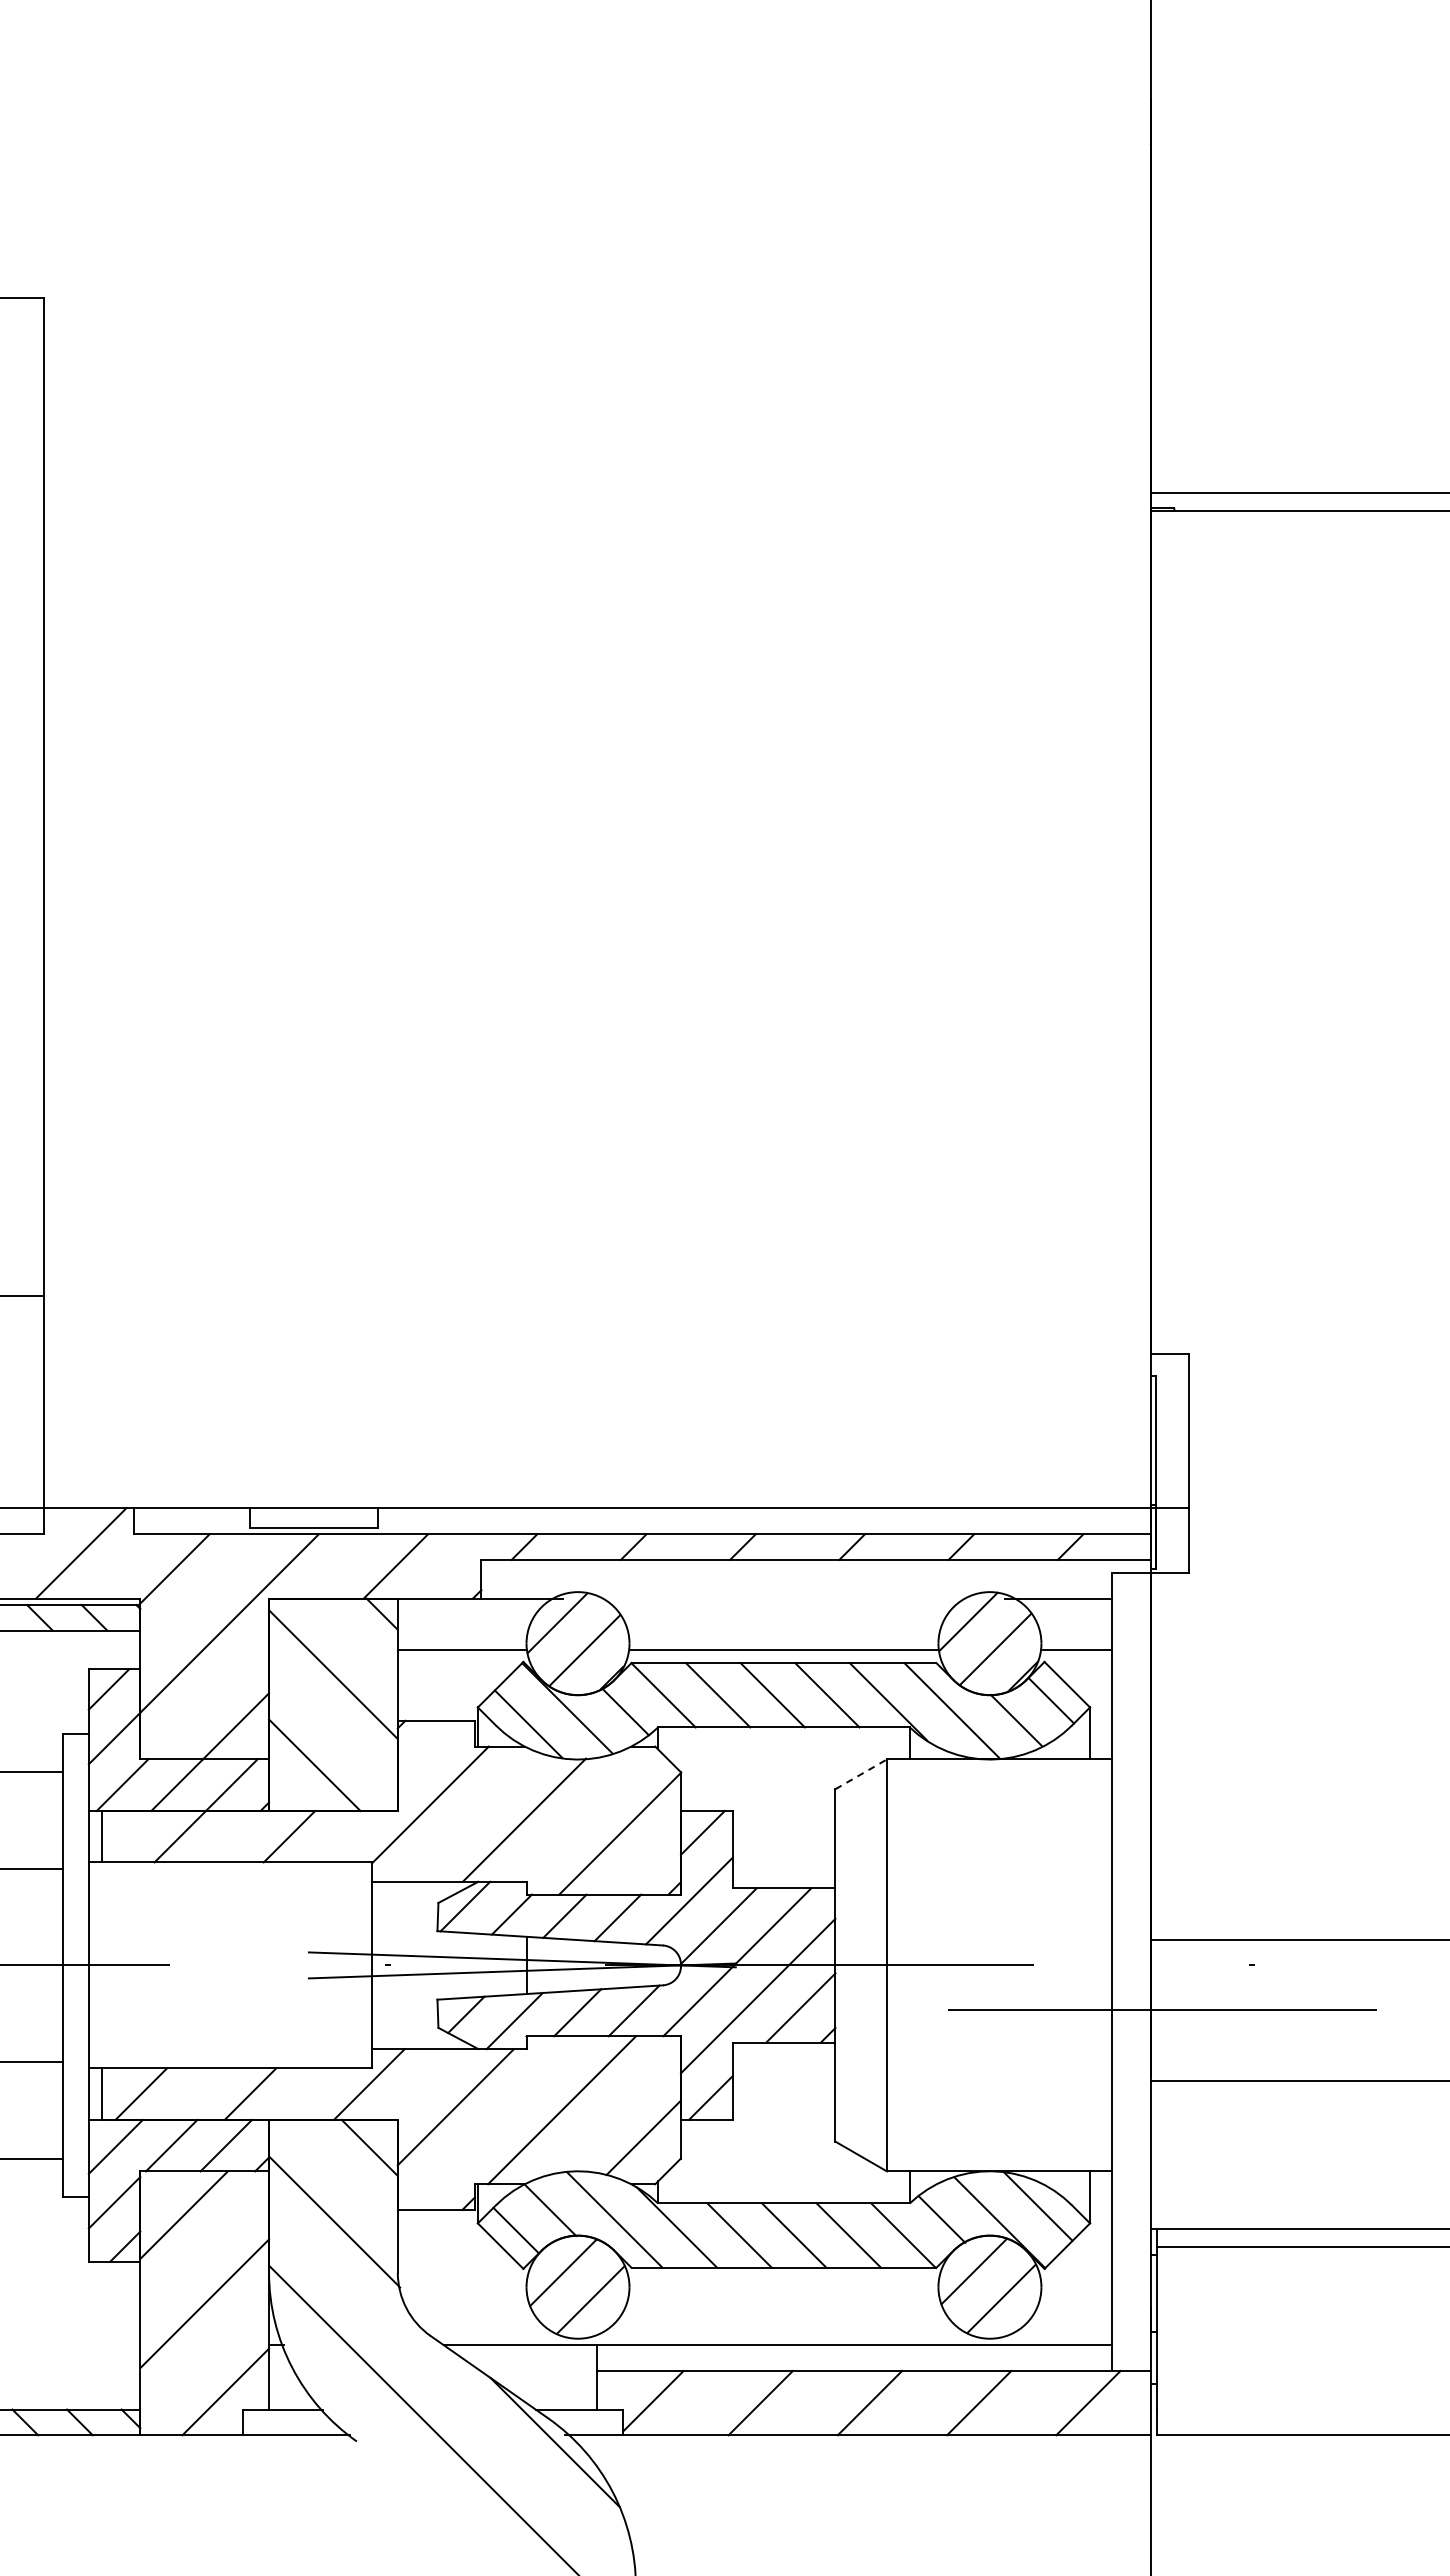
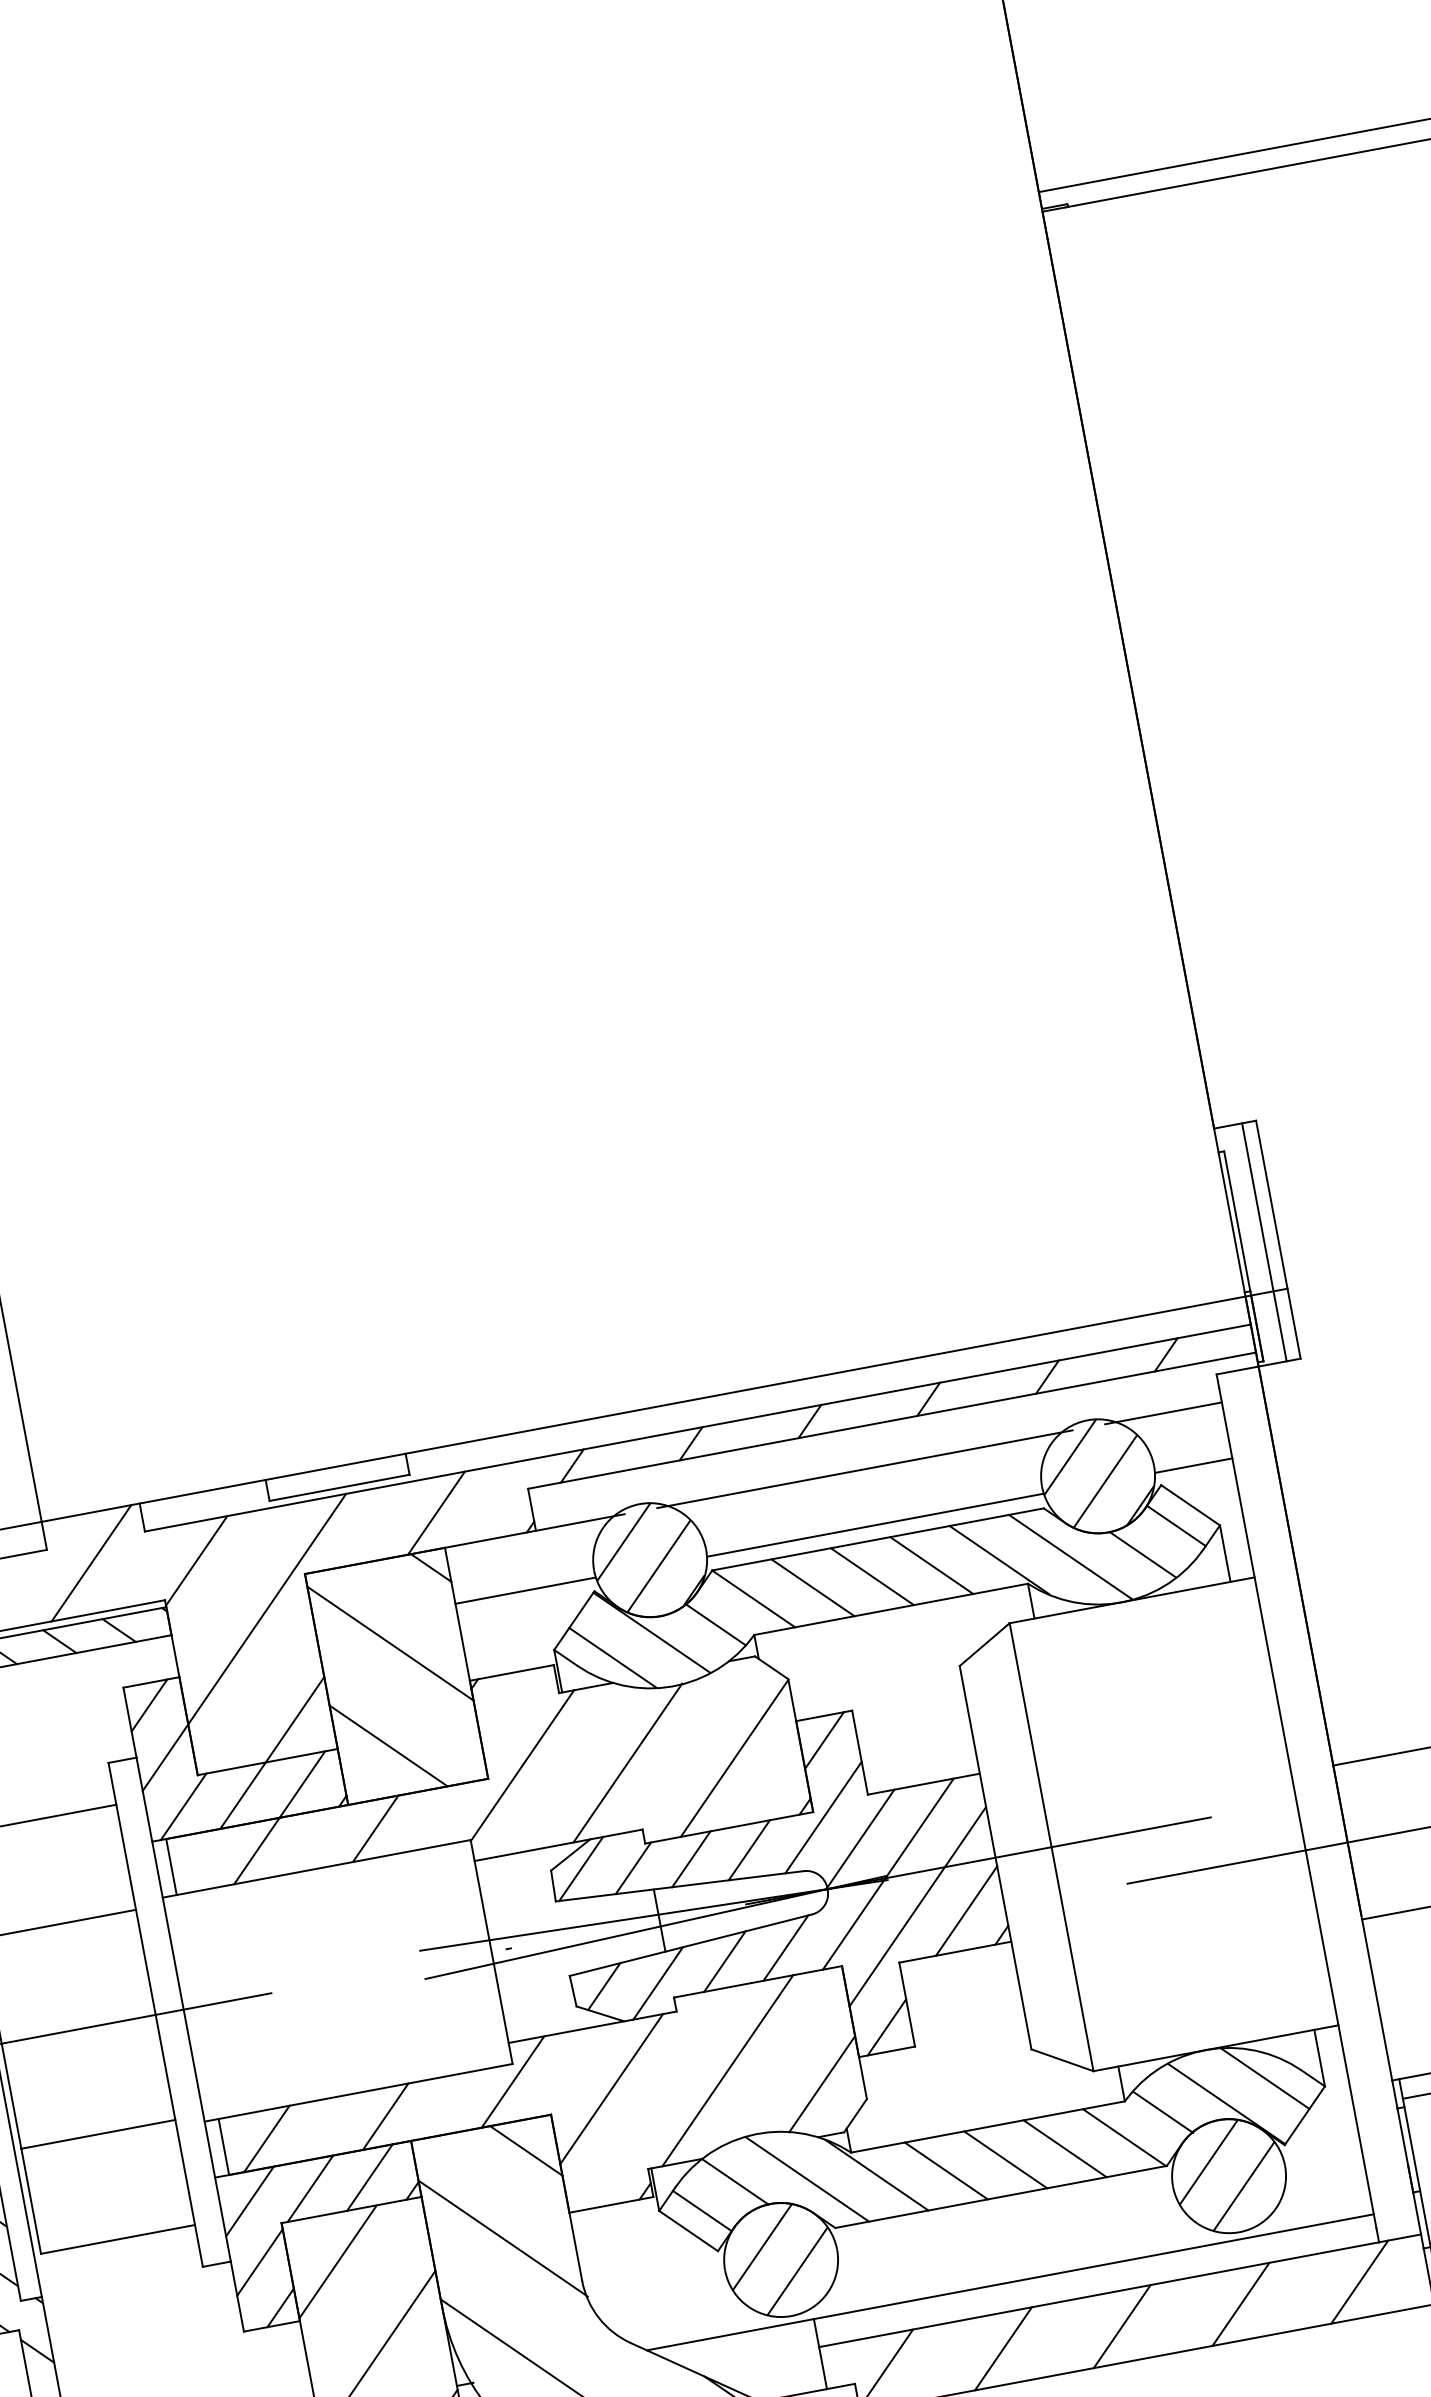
line: (1176, 1462) -> (1264, 1241), added
line: (783, 1598) -> (864, 1469), added
line: (861, 1774) -> (985, 1644), dashed -> solid

